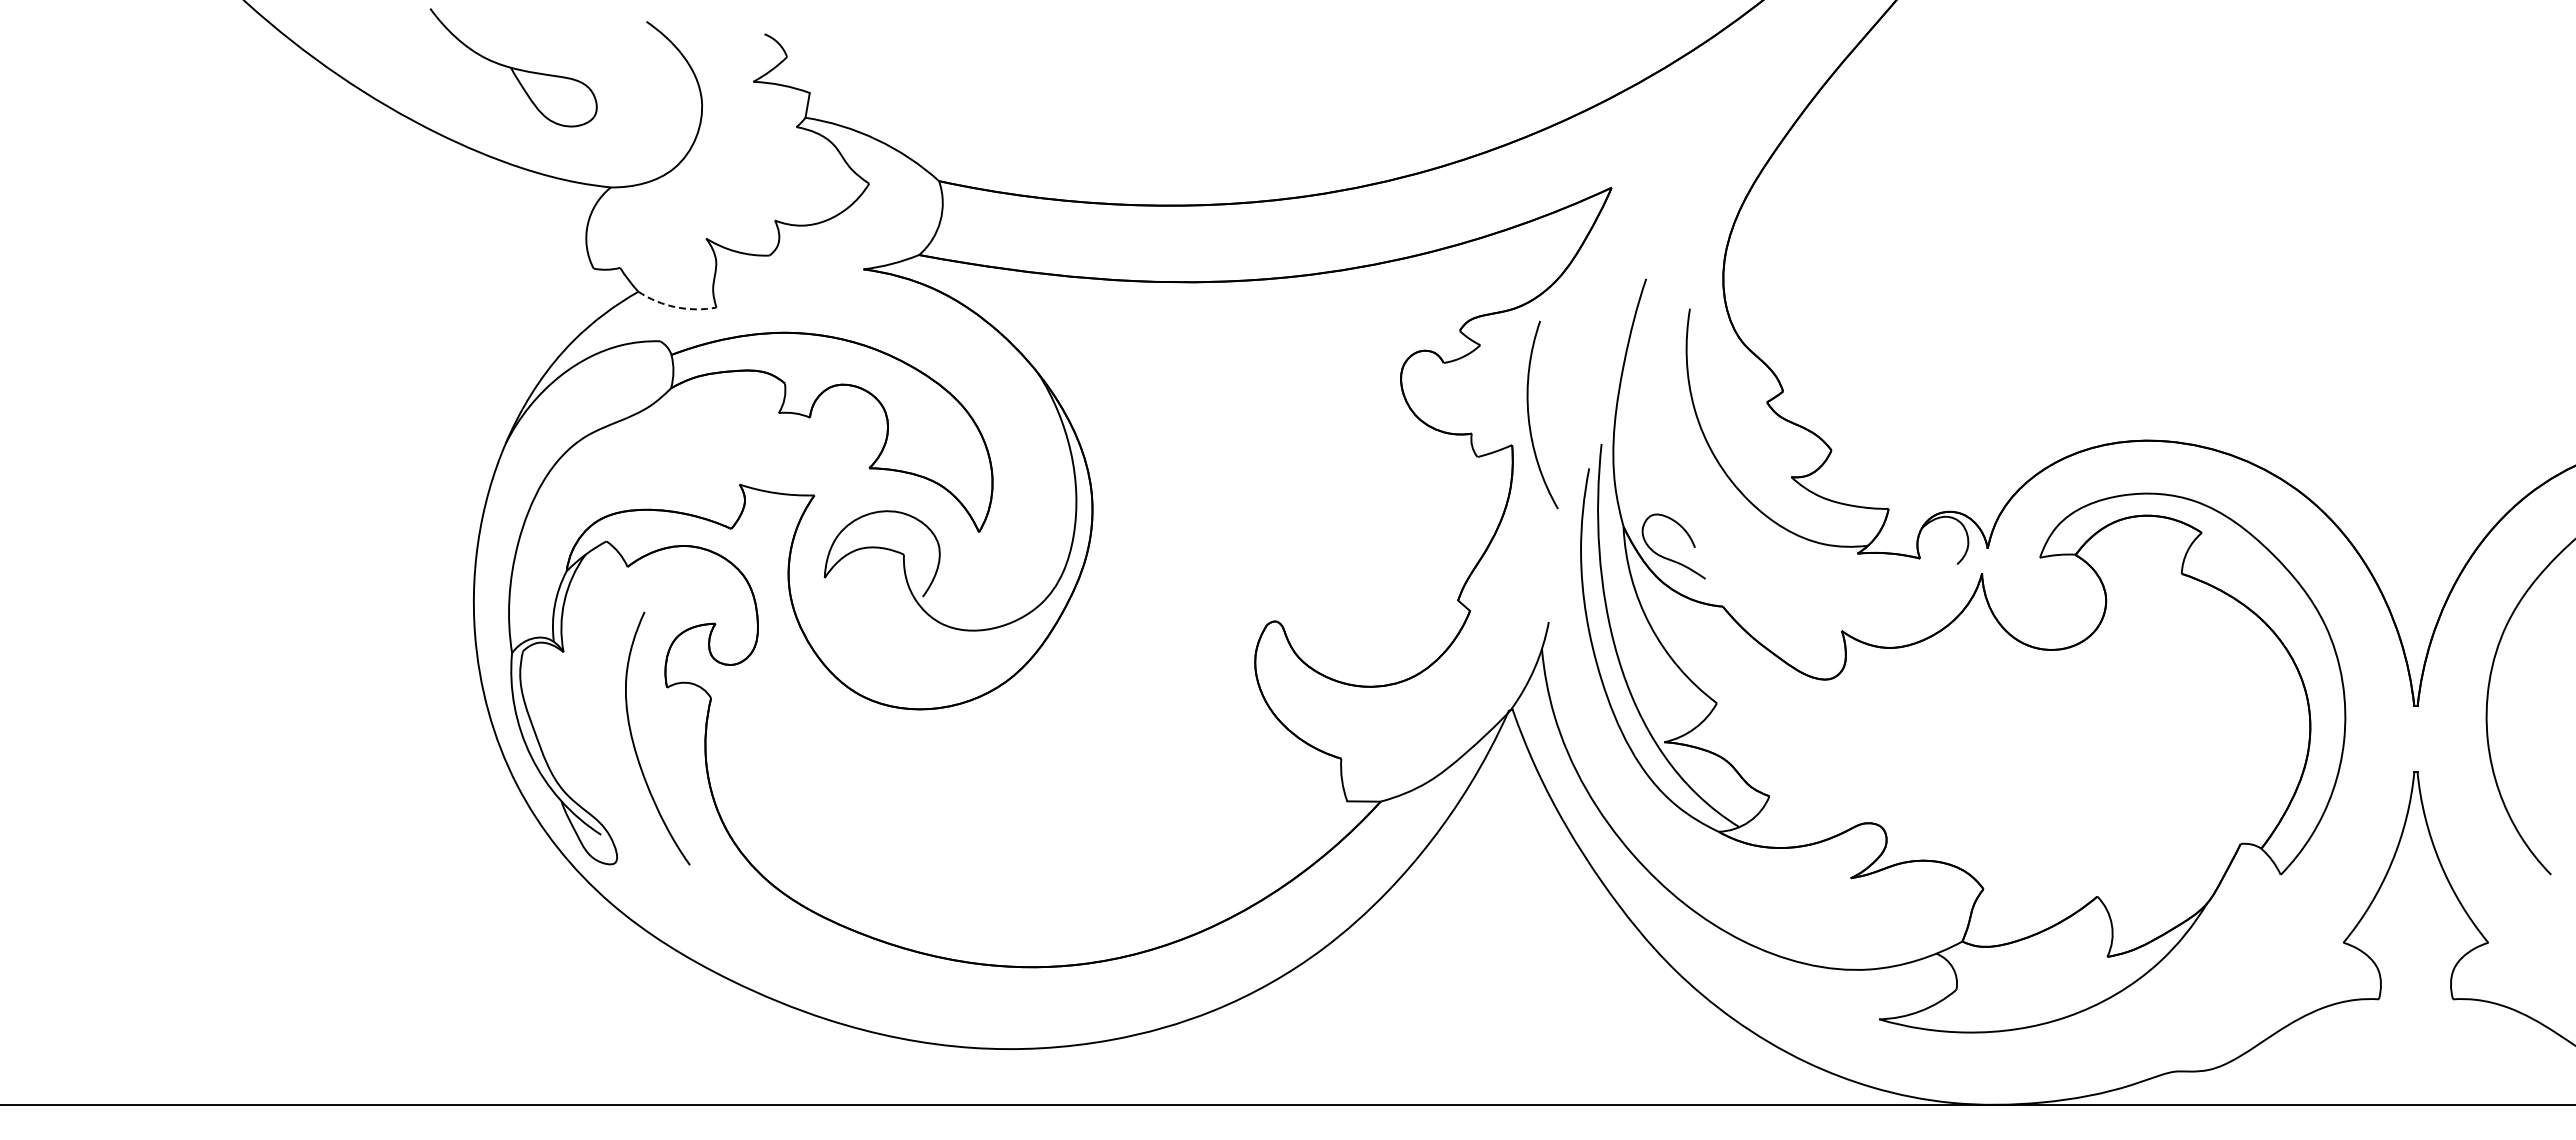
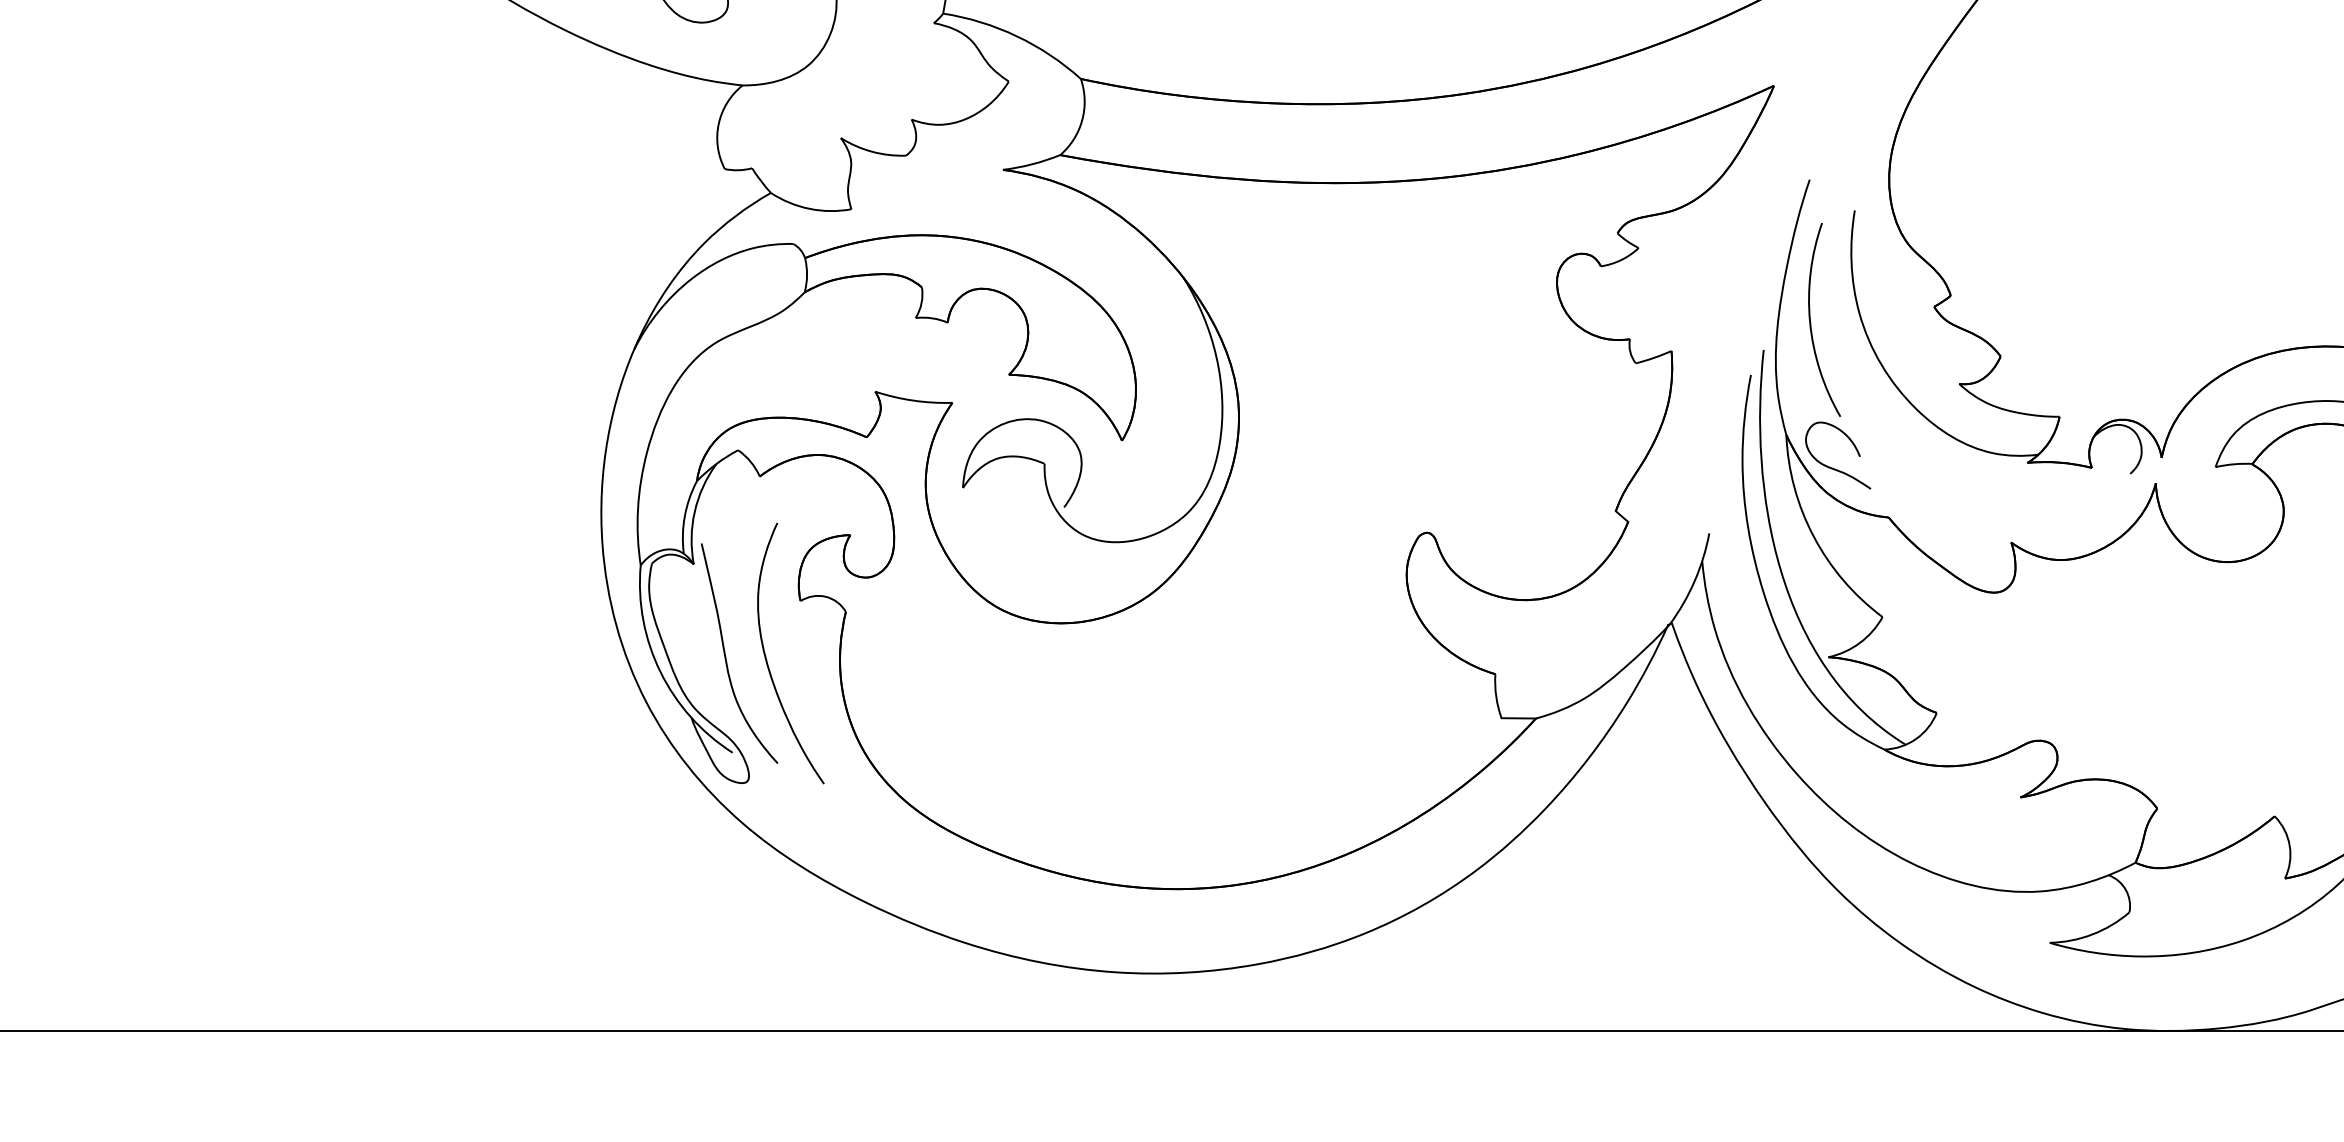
arc: (675, 307) -> (809, 209), dashed -> solid
arc: (1529, 414) -> (1811, 319), moved
curve: (595, 742) -> (726, 657), added

